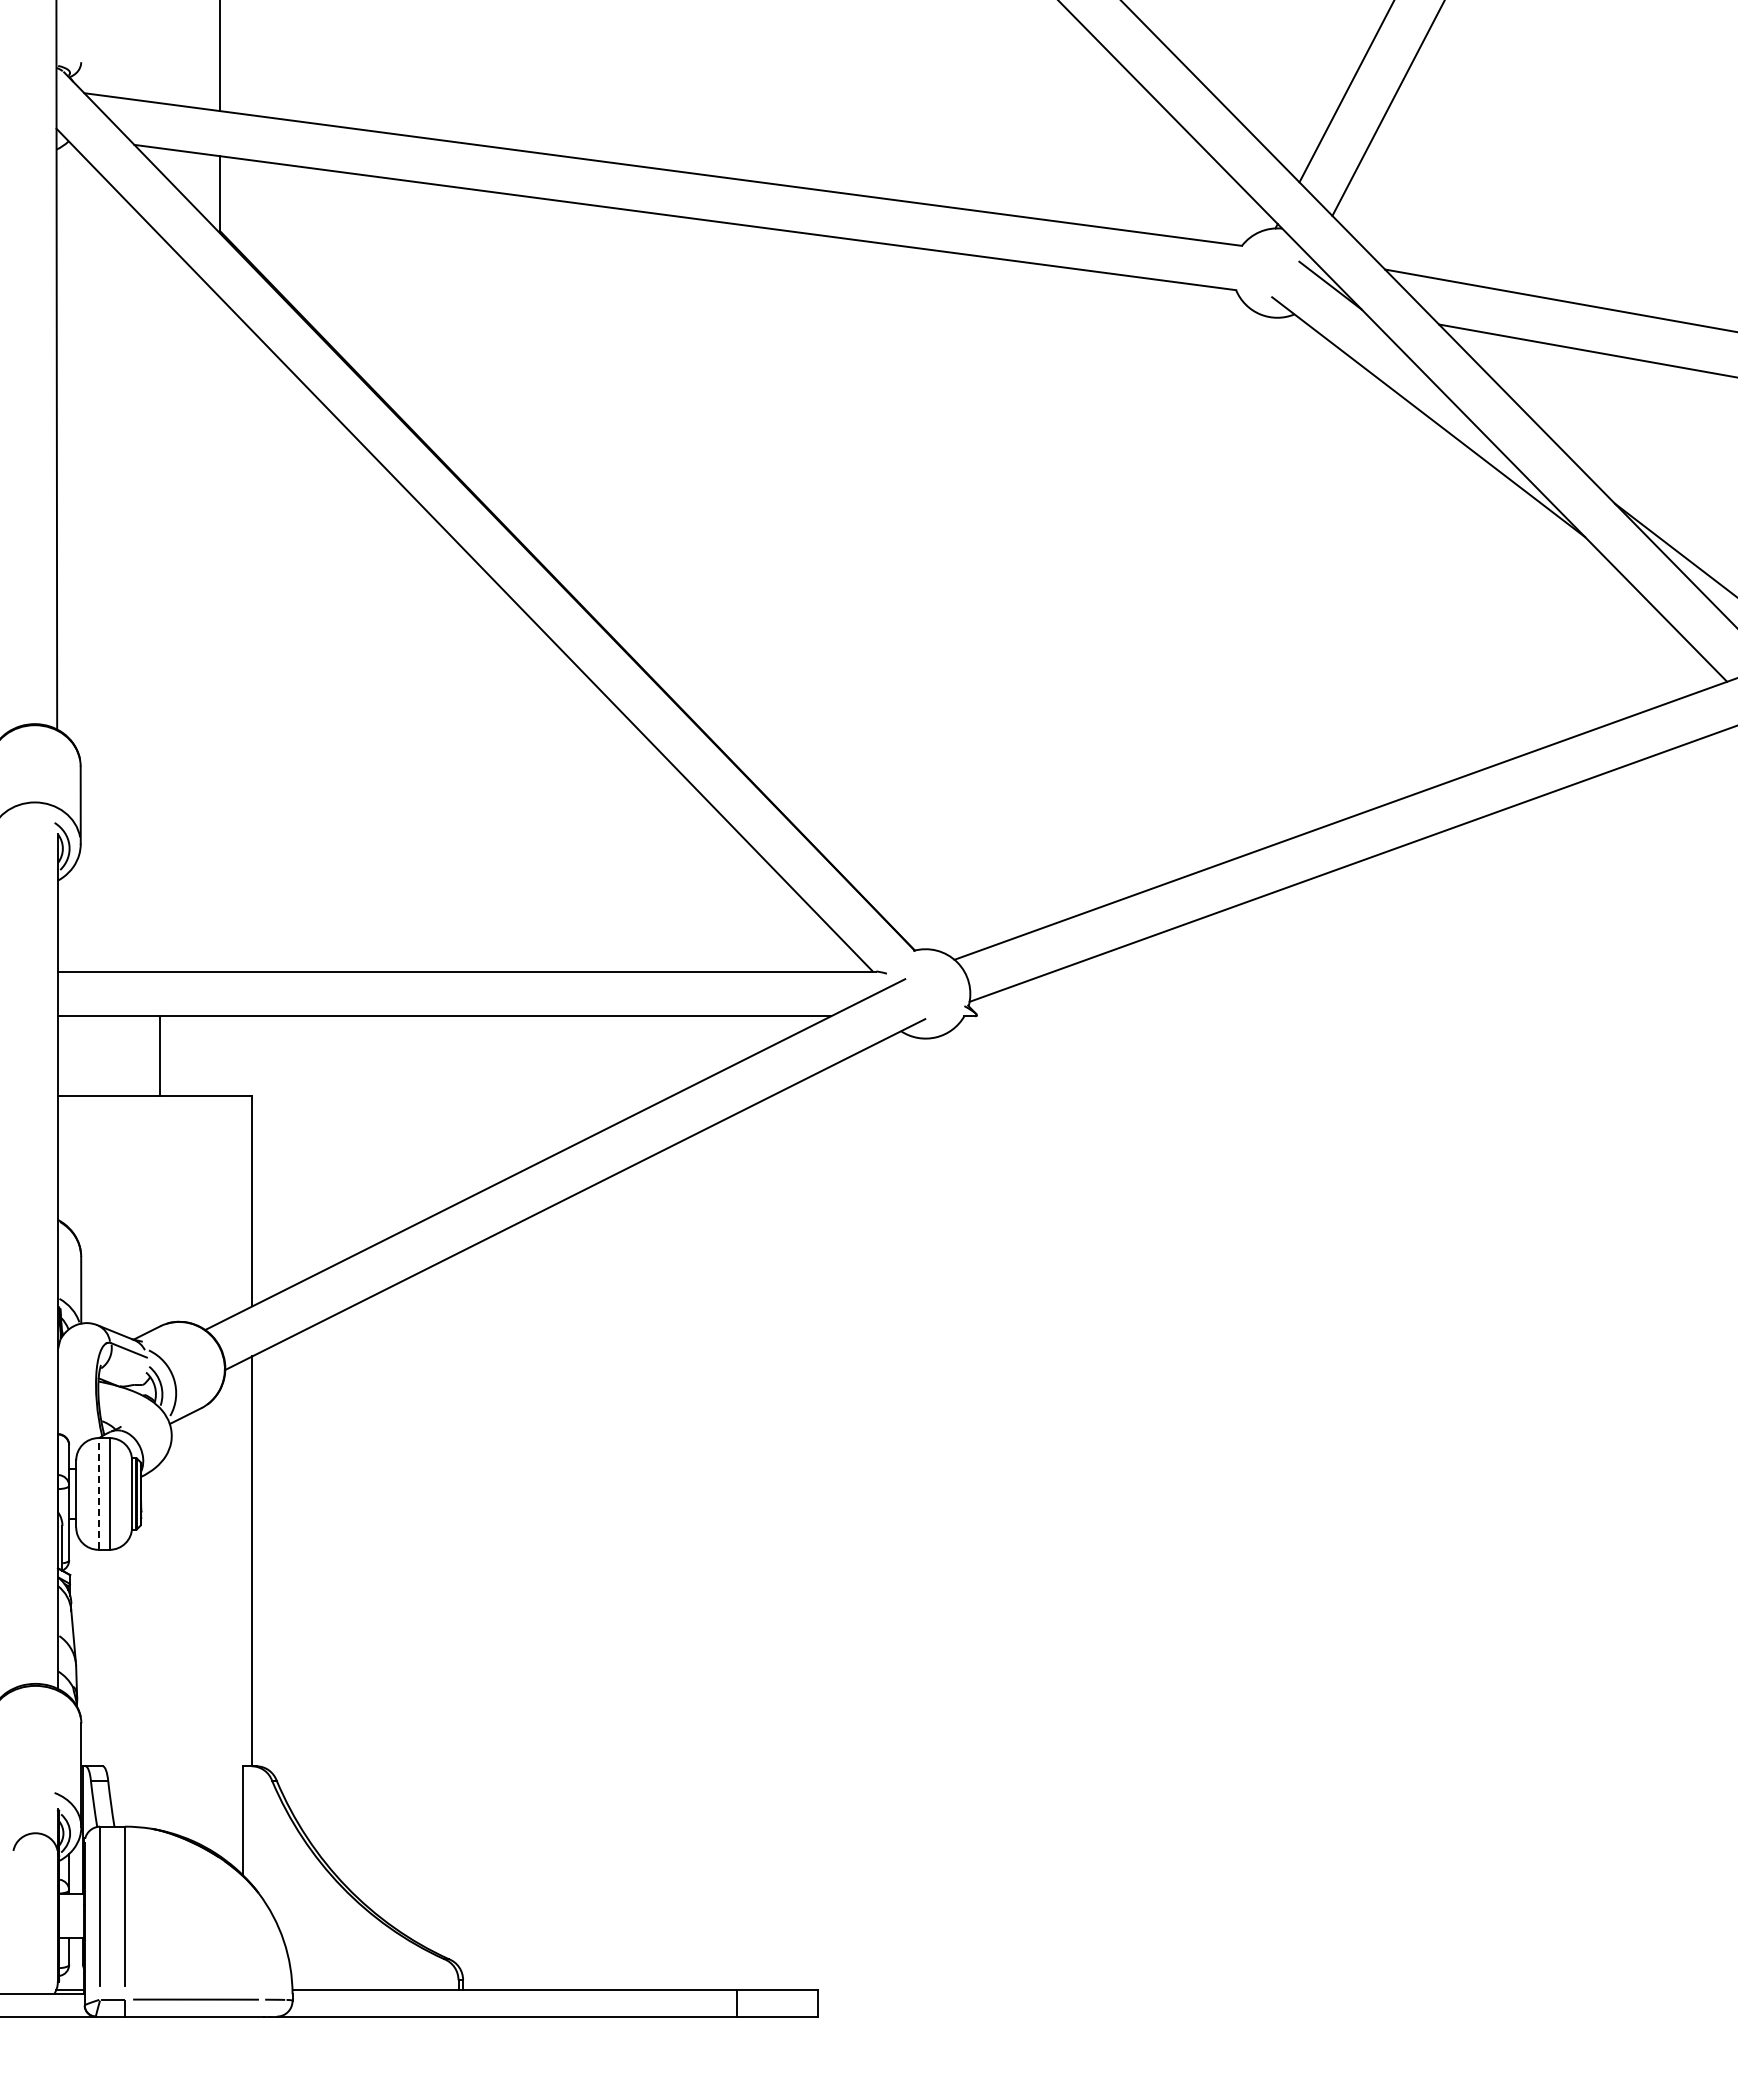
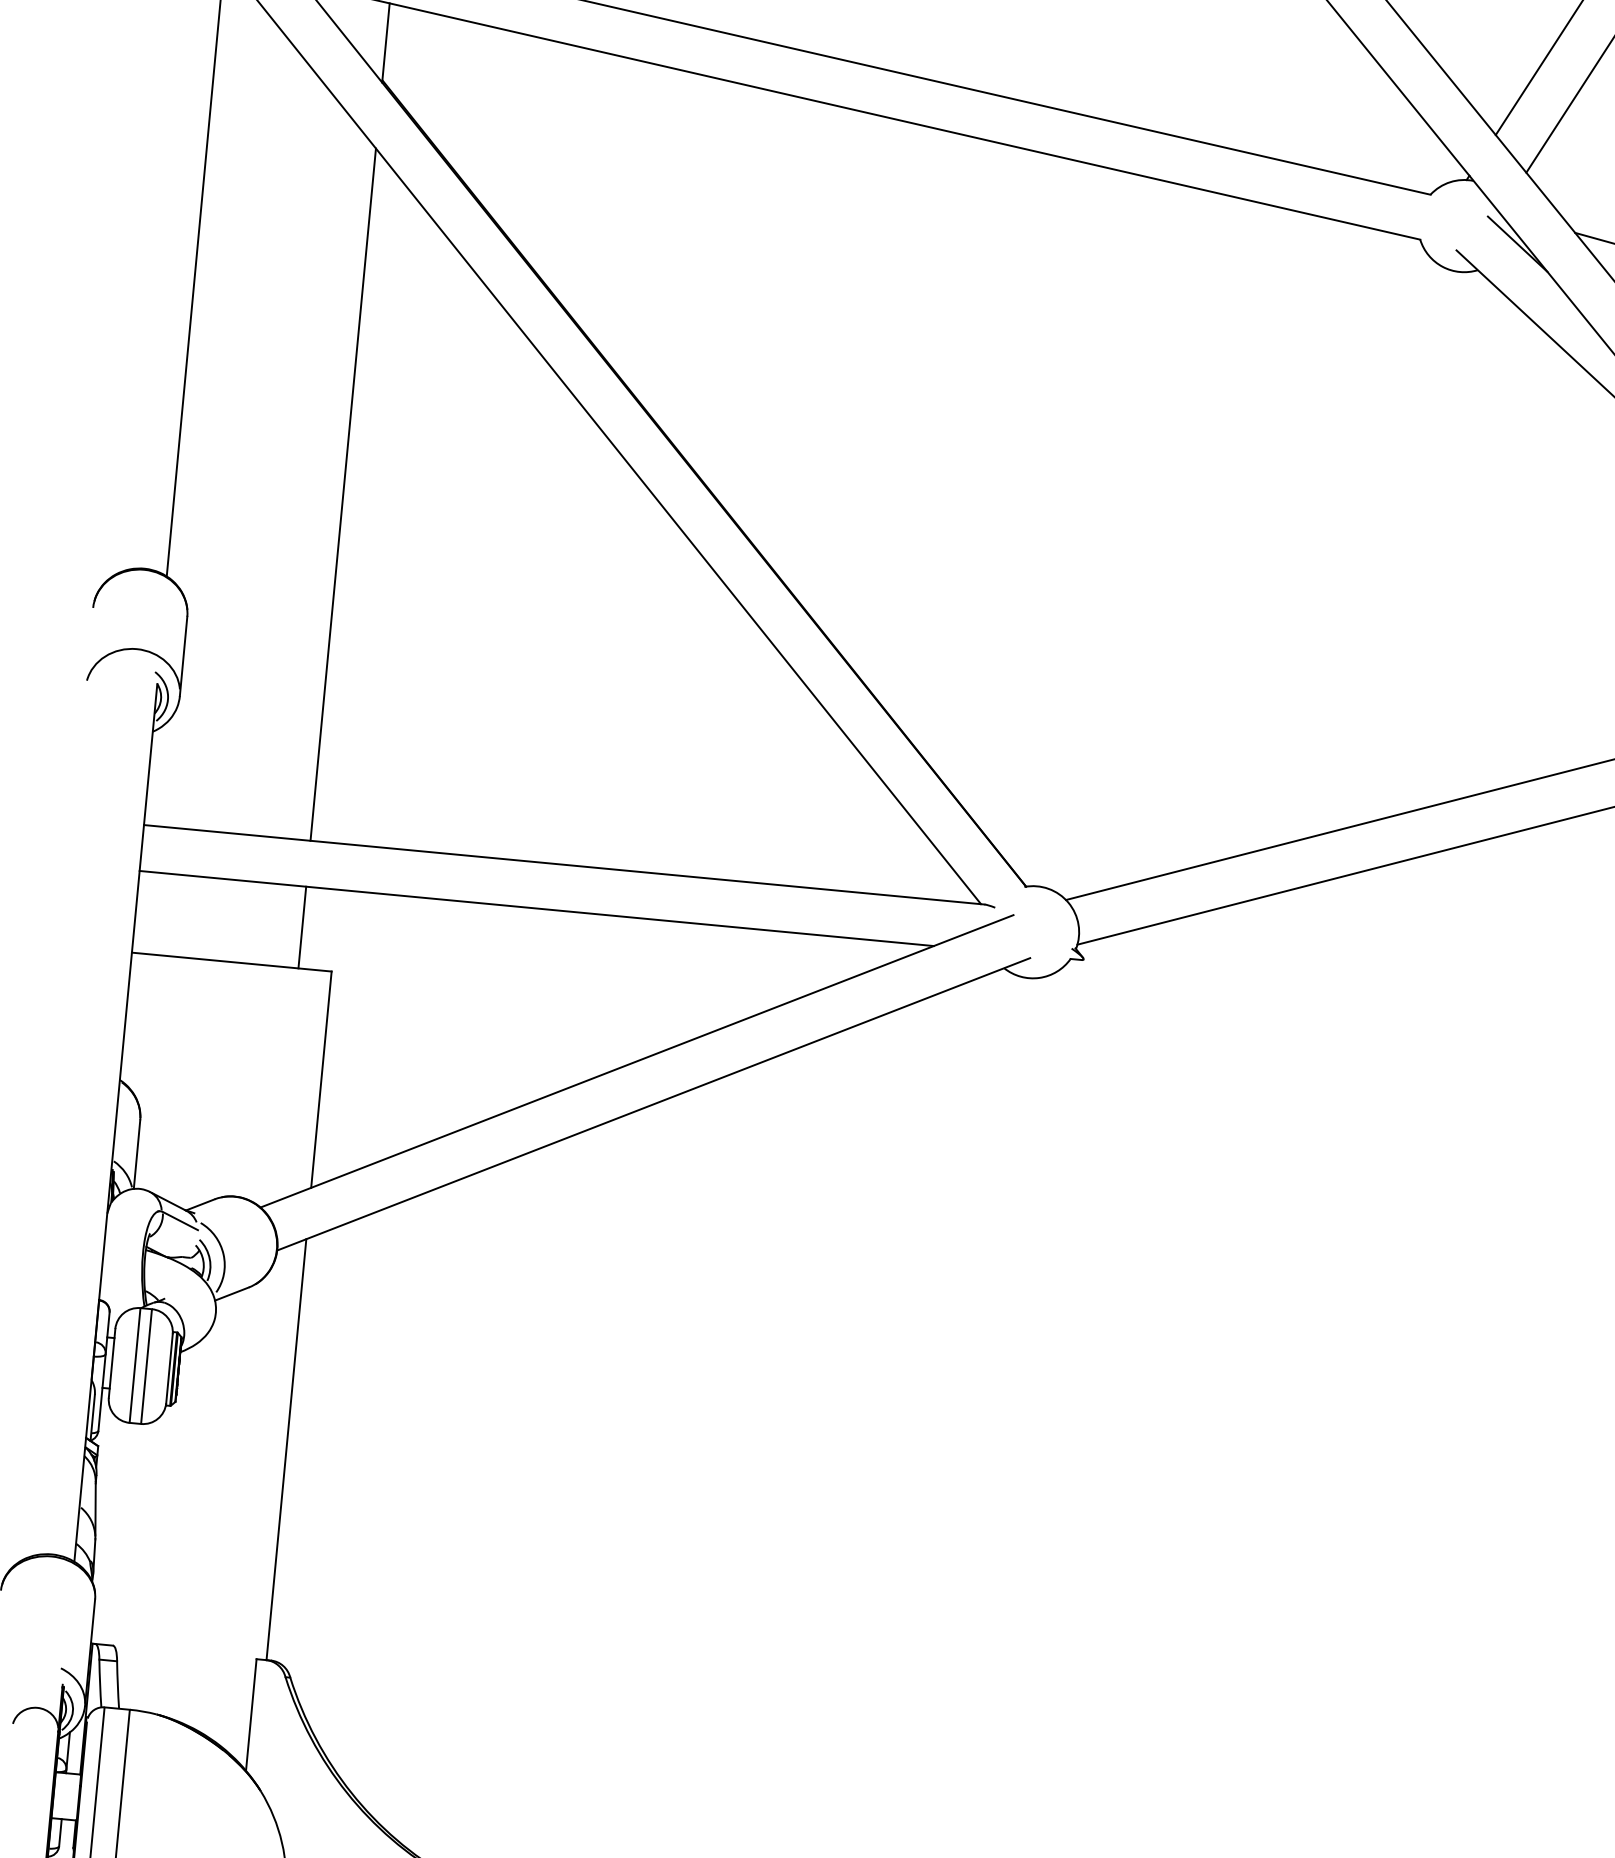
line: (220, 634) -> (343, 494), added
line: (160, 1055) -> (302, 927), moved
line: (98, 1493) -> (135, 1365), dashed -> solid

